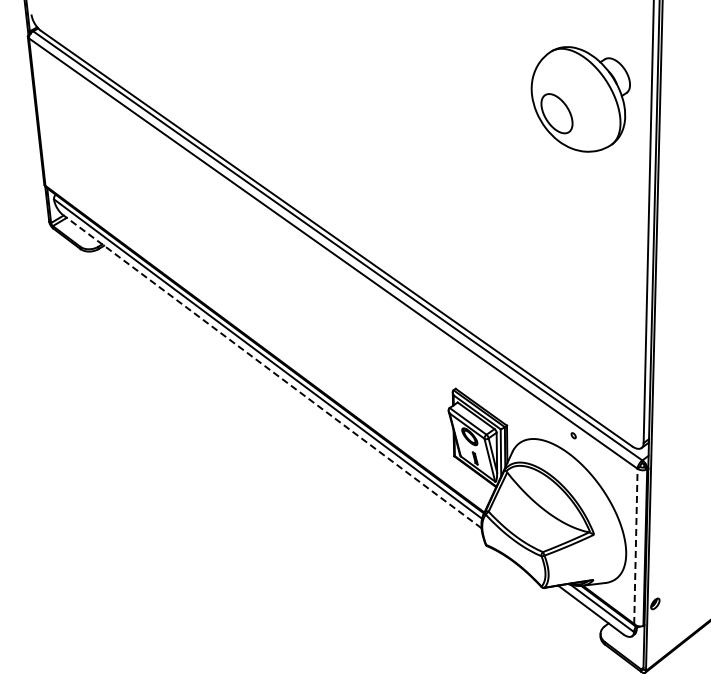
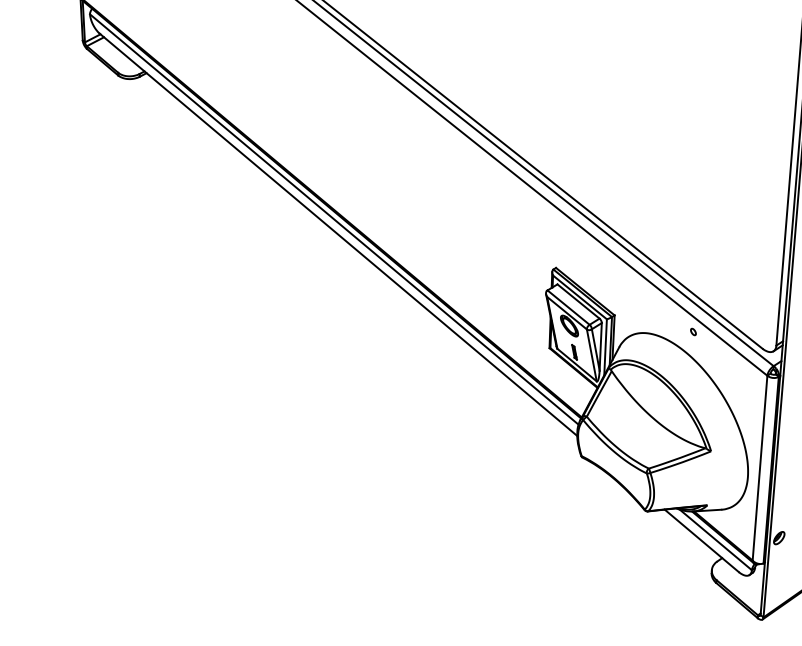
line: (271, 371) -> (337, 234), dashed -> solid
line: (635, 546) -> (759, 468), dashed -> solid

